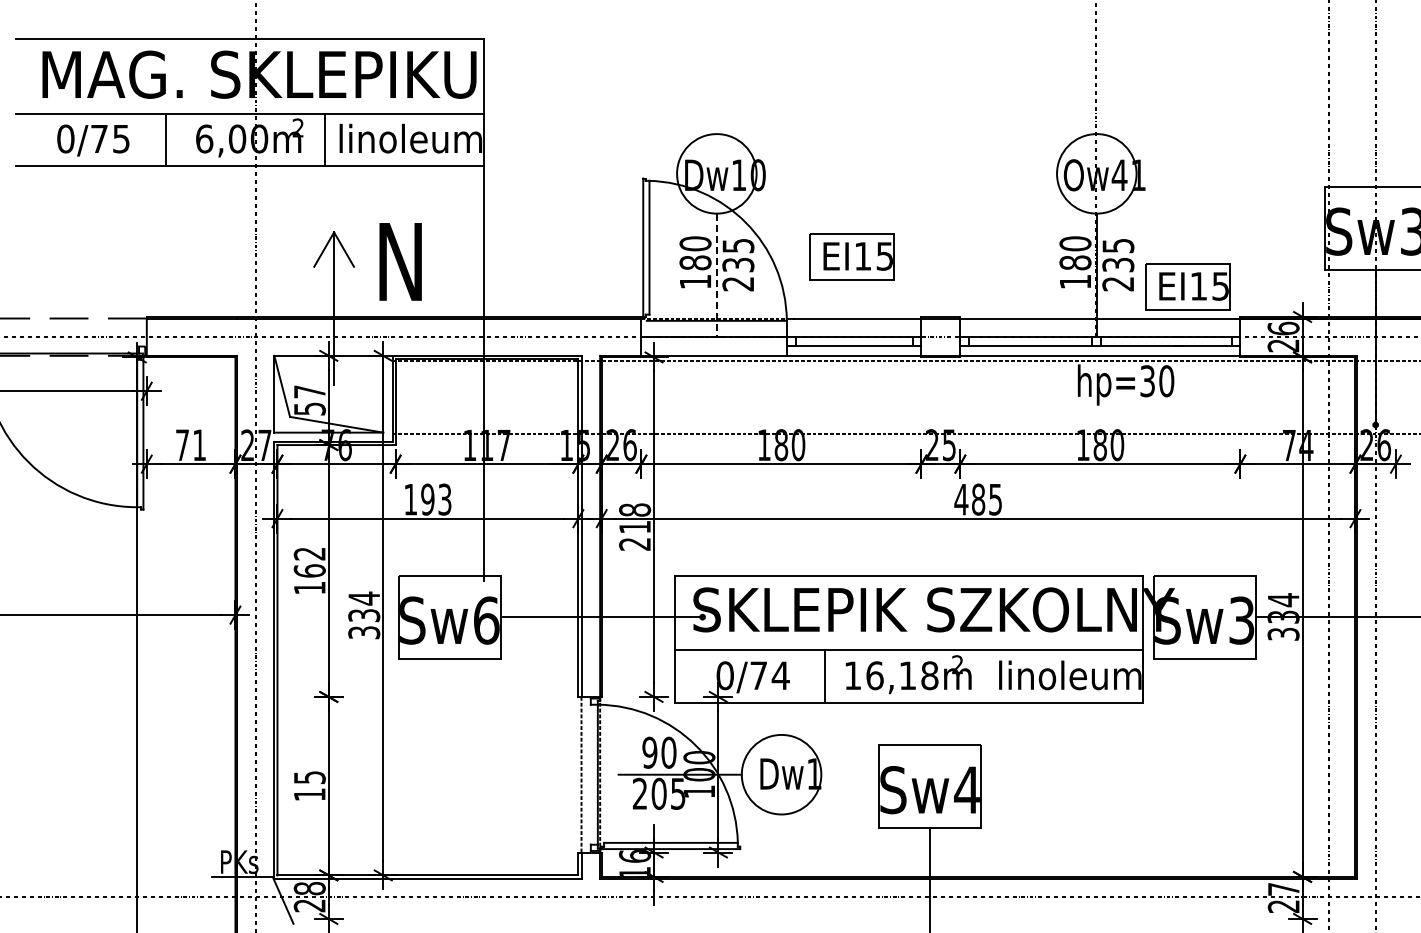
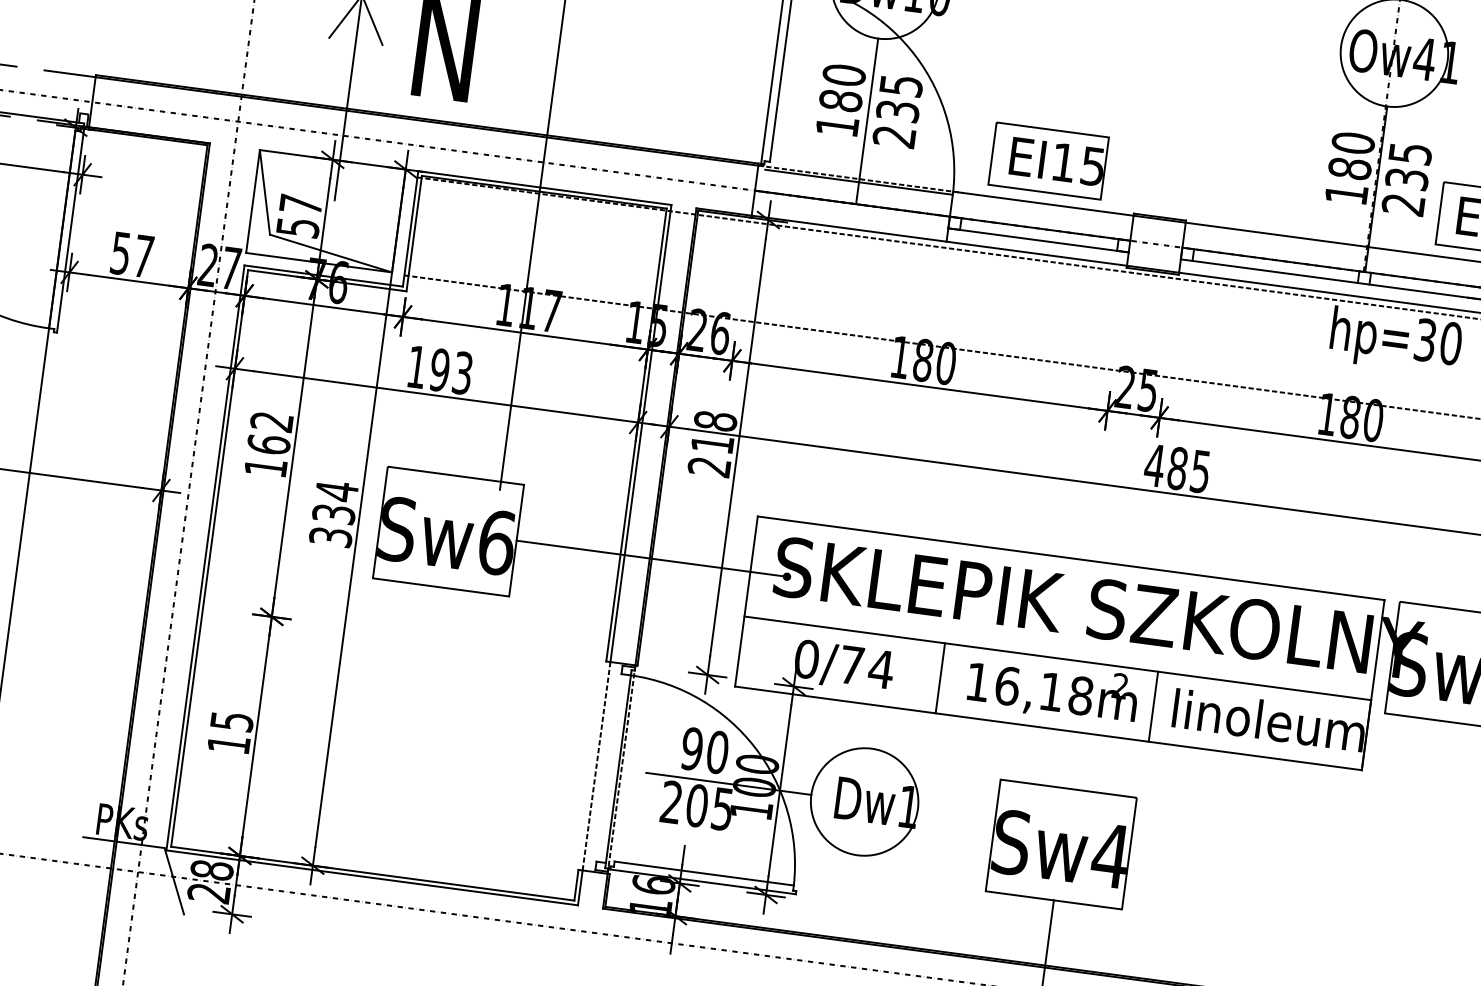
part: (851, 256) -> (1048, 160), moved
line: (716, 275) -> (866, 121), dashed -> solid
text: (190, 445) -> (131, 255), 71 -> 57
line: (984, 676) -> (1154, 706), added

